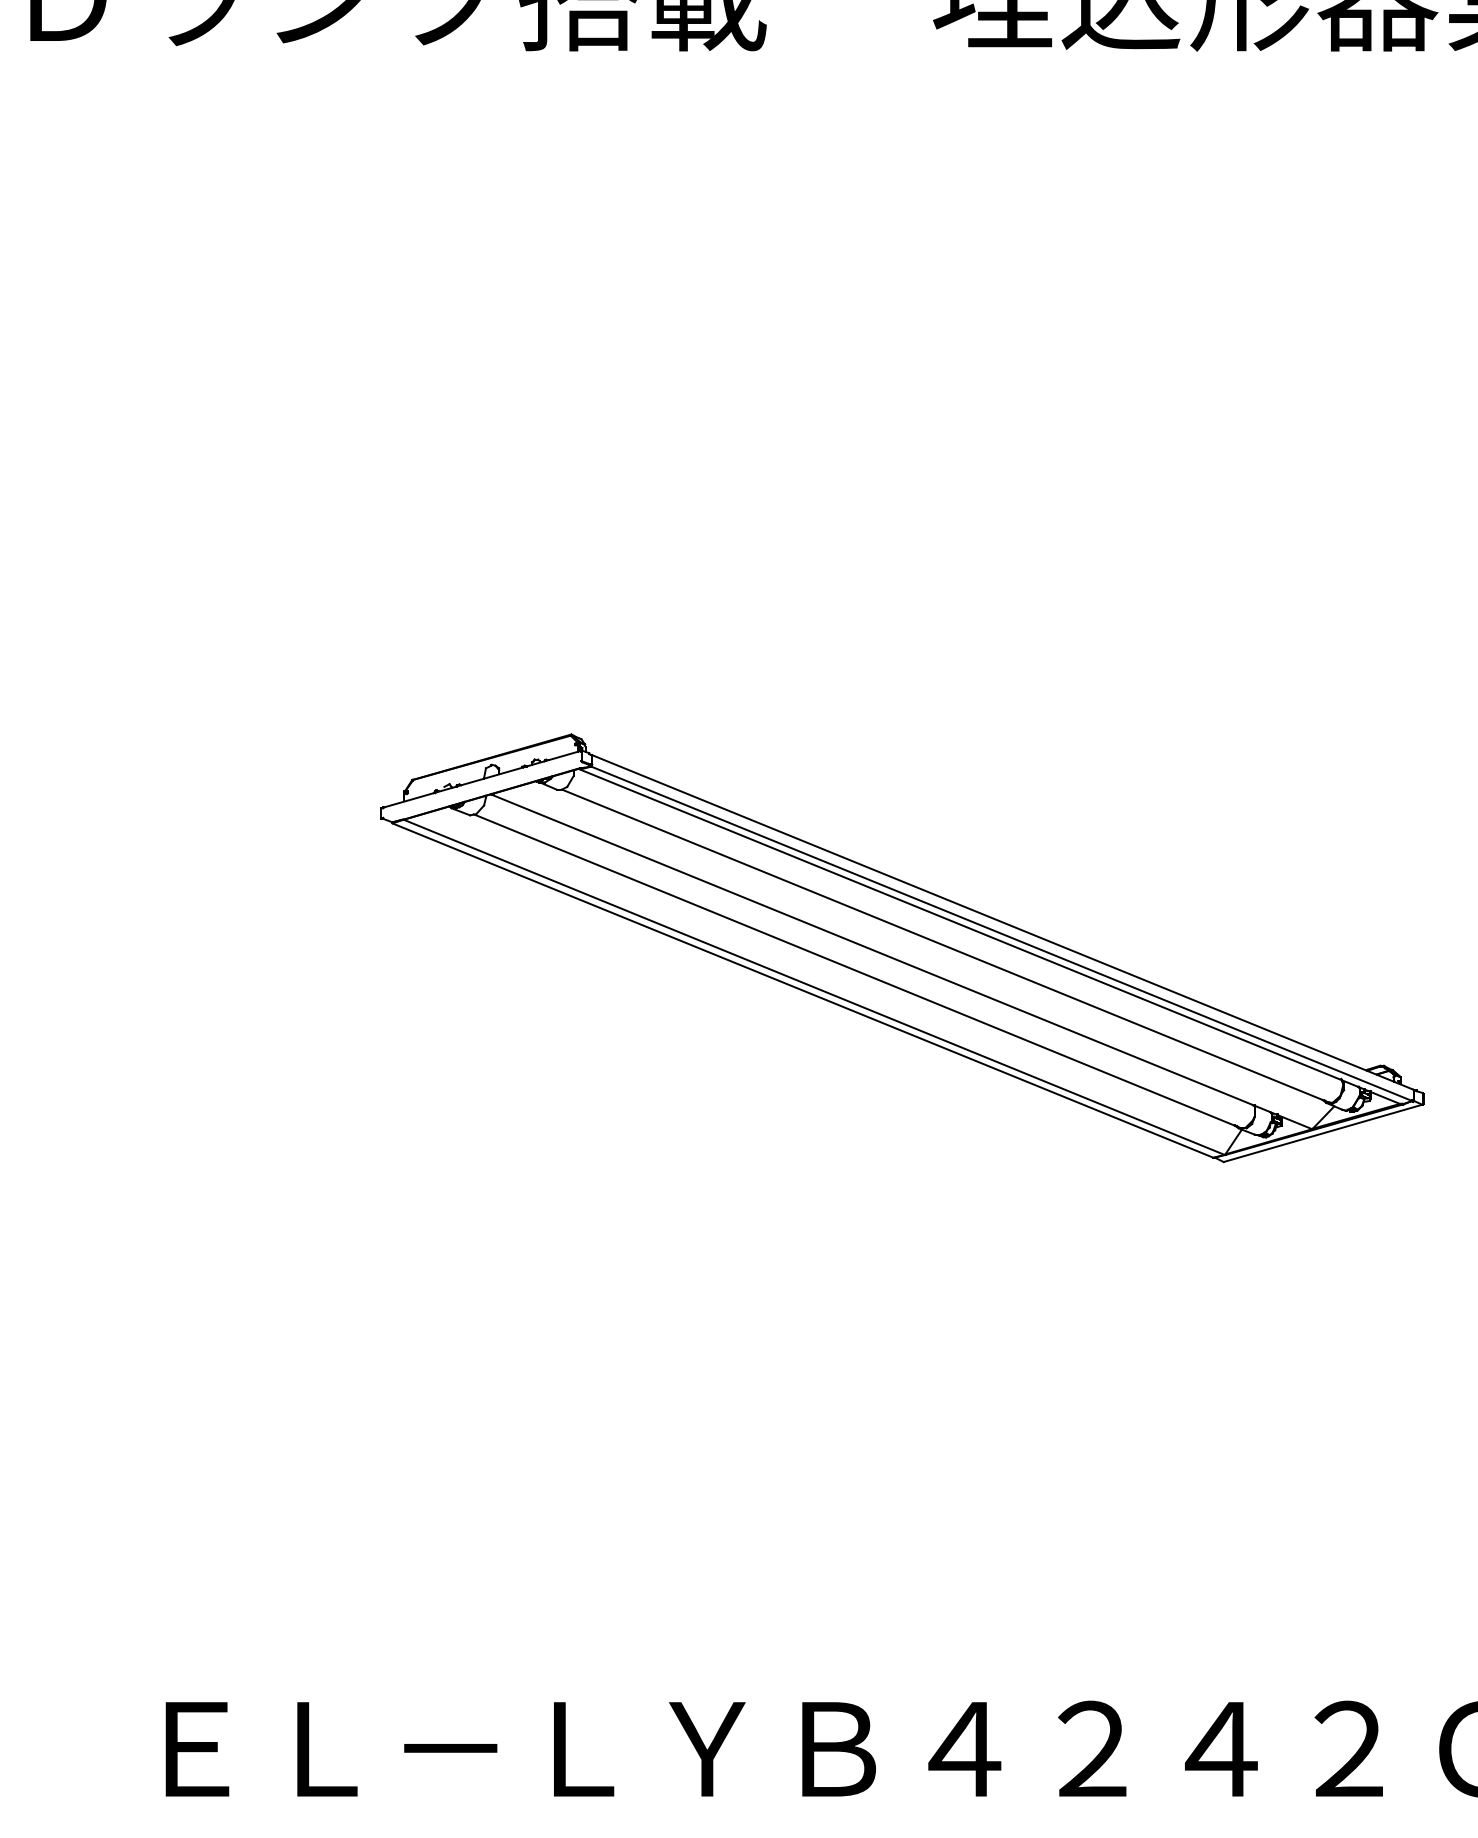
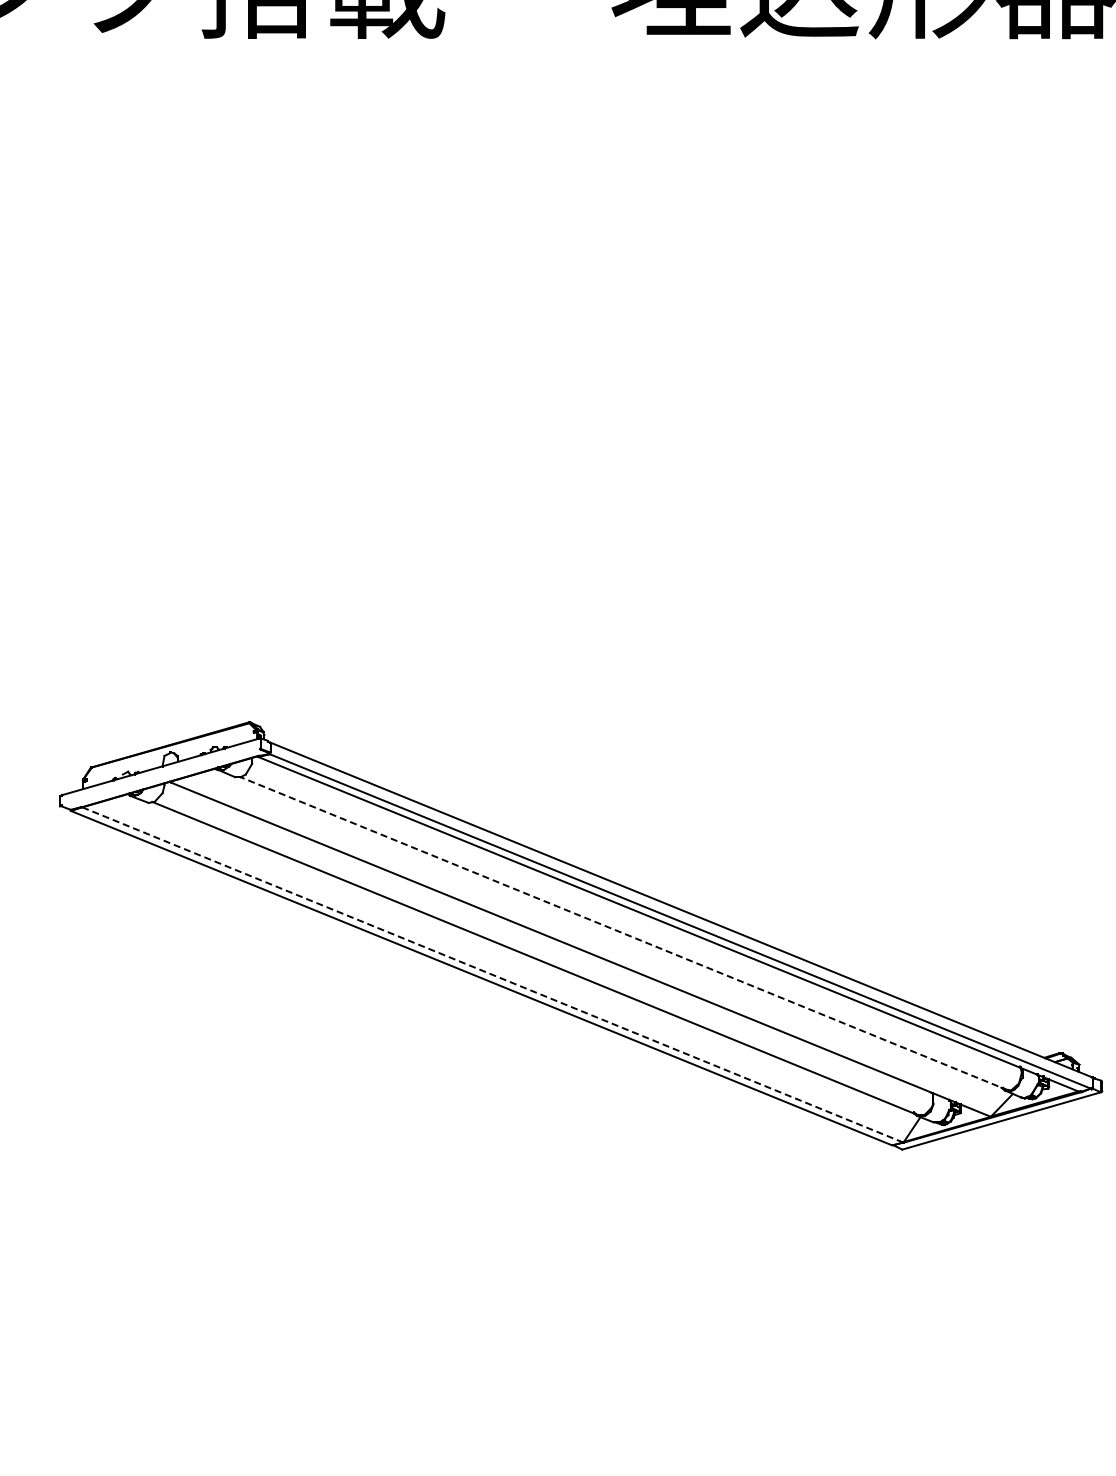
line: (945, 946) -> (624, 934), solid -> dashed
line: (814, 987) -> (493, 975), solid -> dashed

